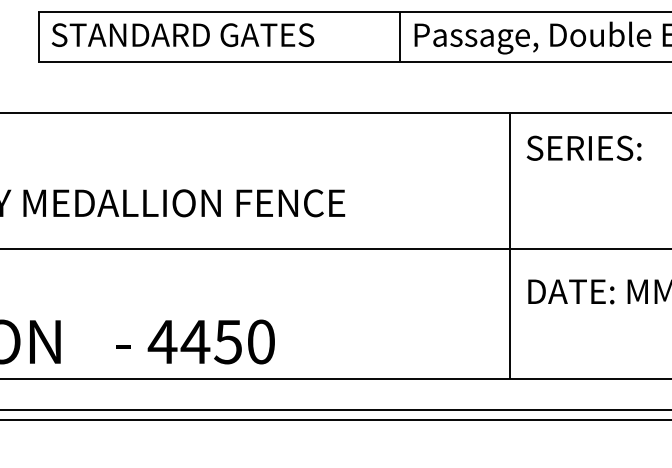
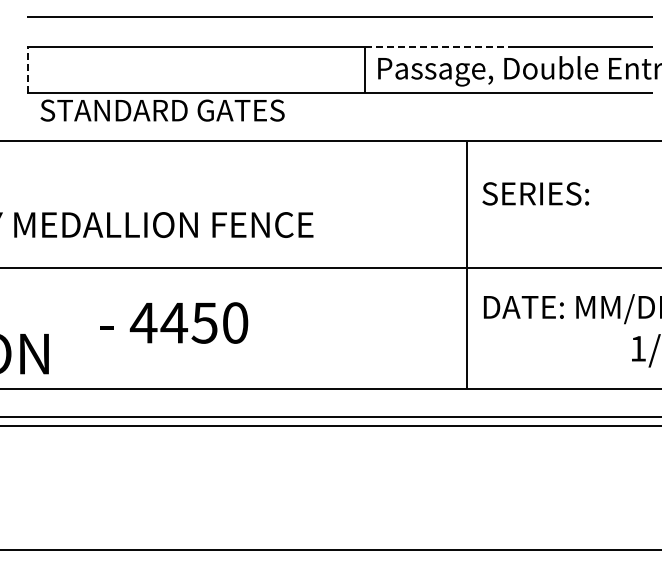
line: (478, 11) -> (437, 46), solid -> dashed
text: (182, 35) -> (162, 110), moved
line: (38, 37) -> (28, 70), solid -> dashed
text: (583, 147) -> (535, 193), moved
text: (195, 341) -> (174, 322), moved

